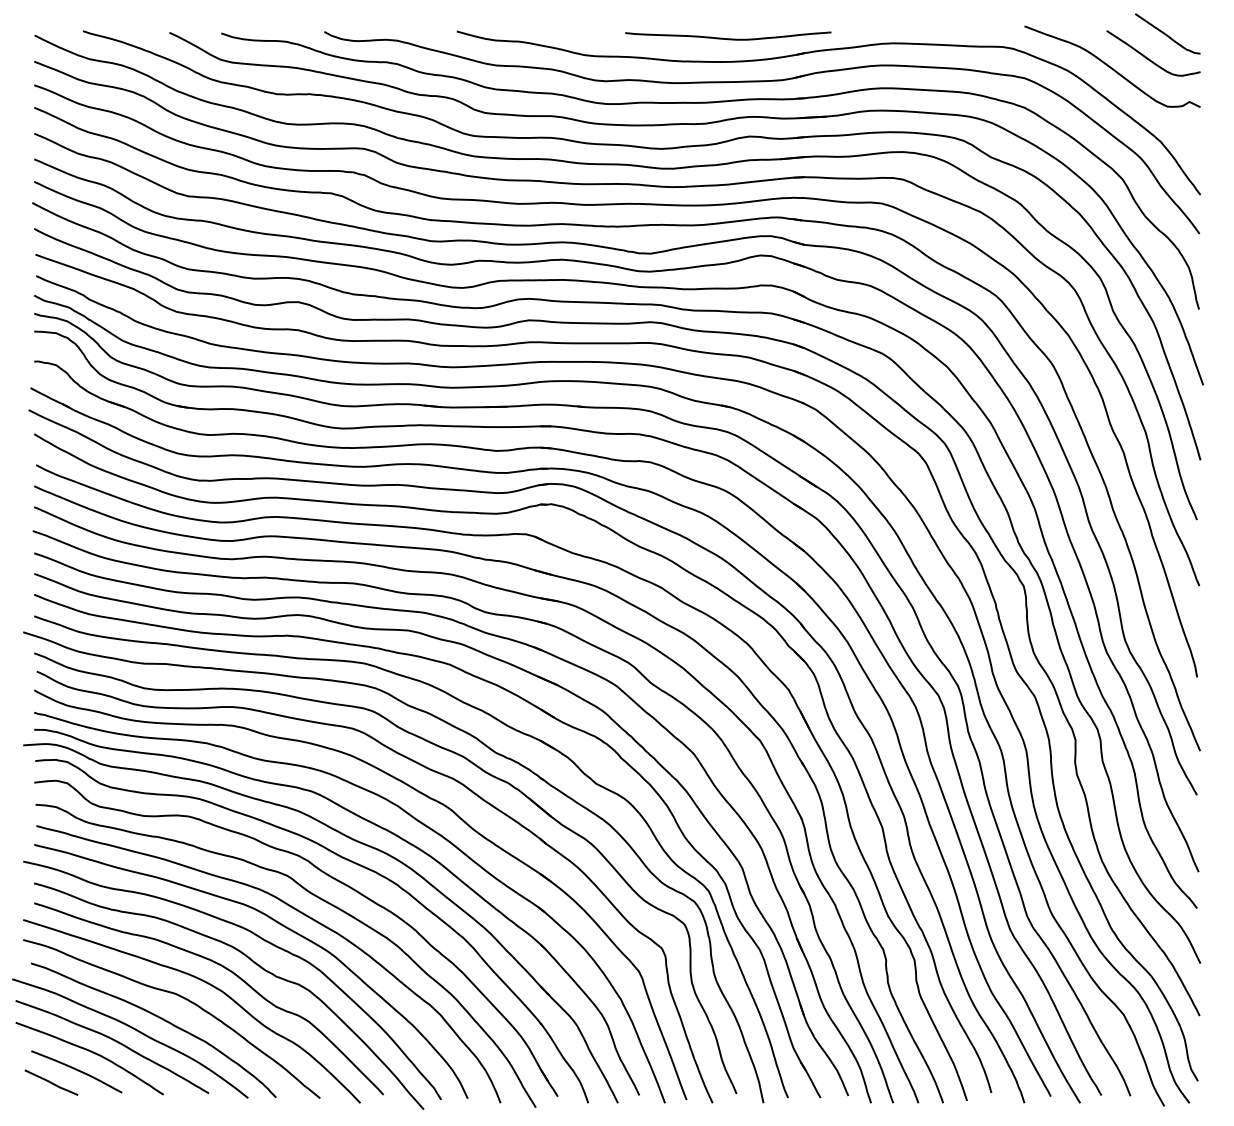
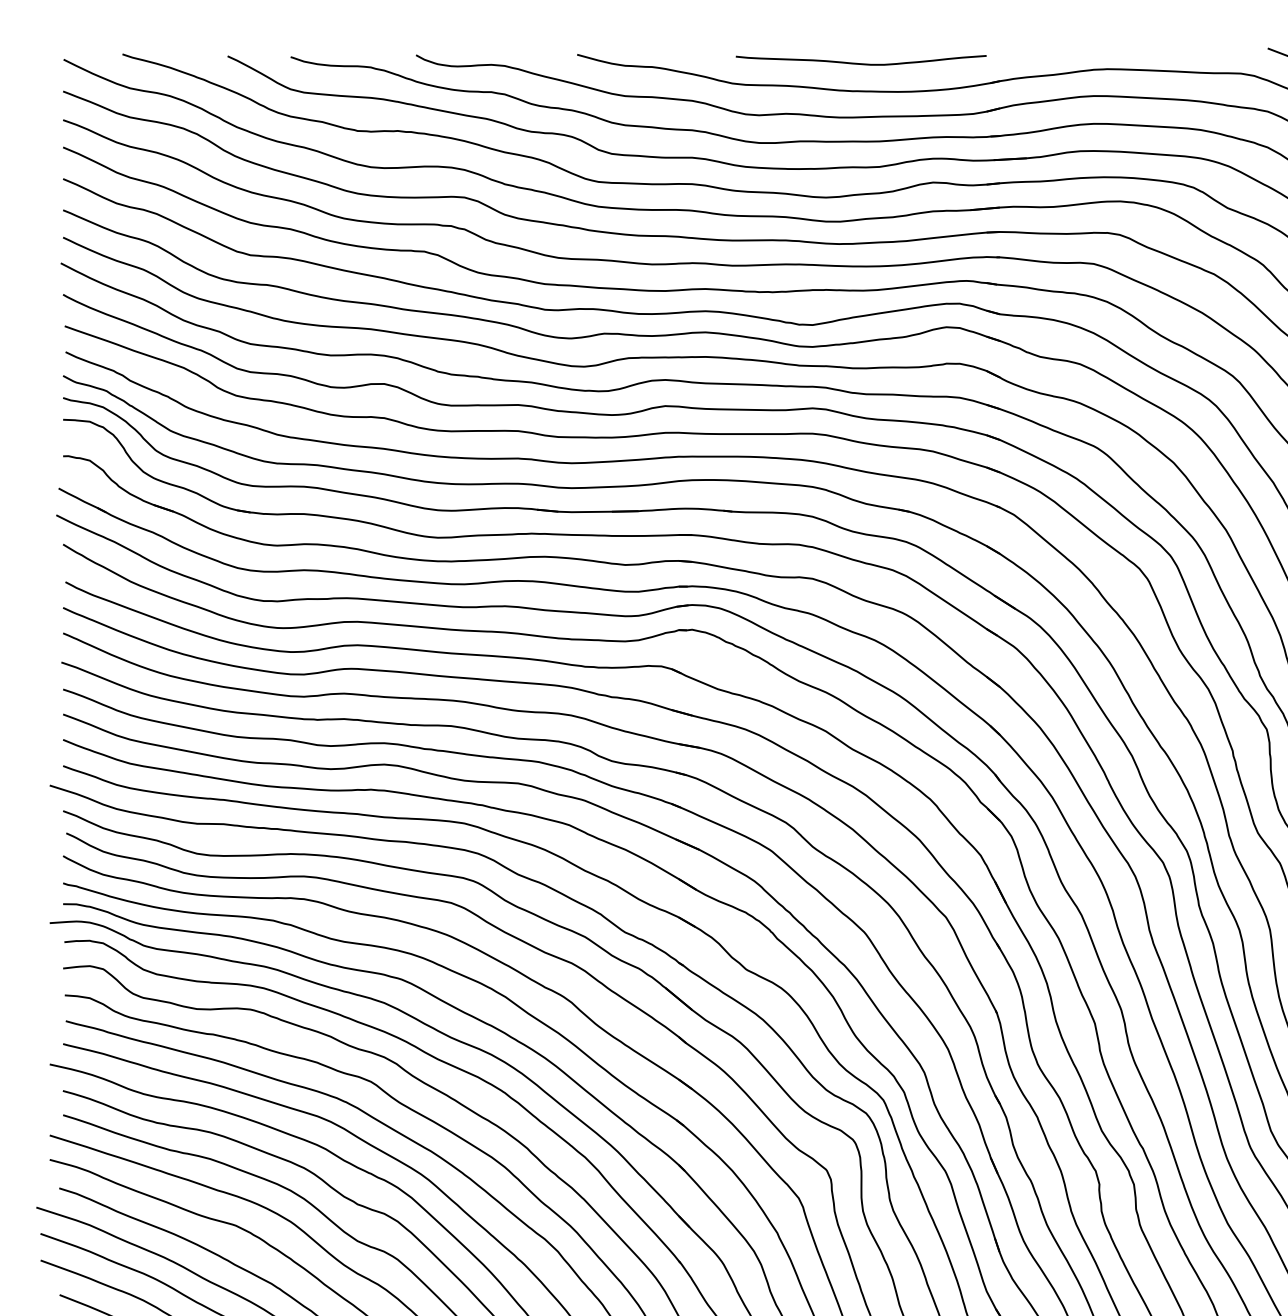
curve: (728, 38) -> (861, 63), moved

